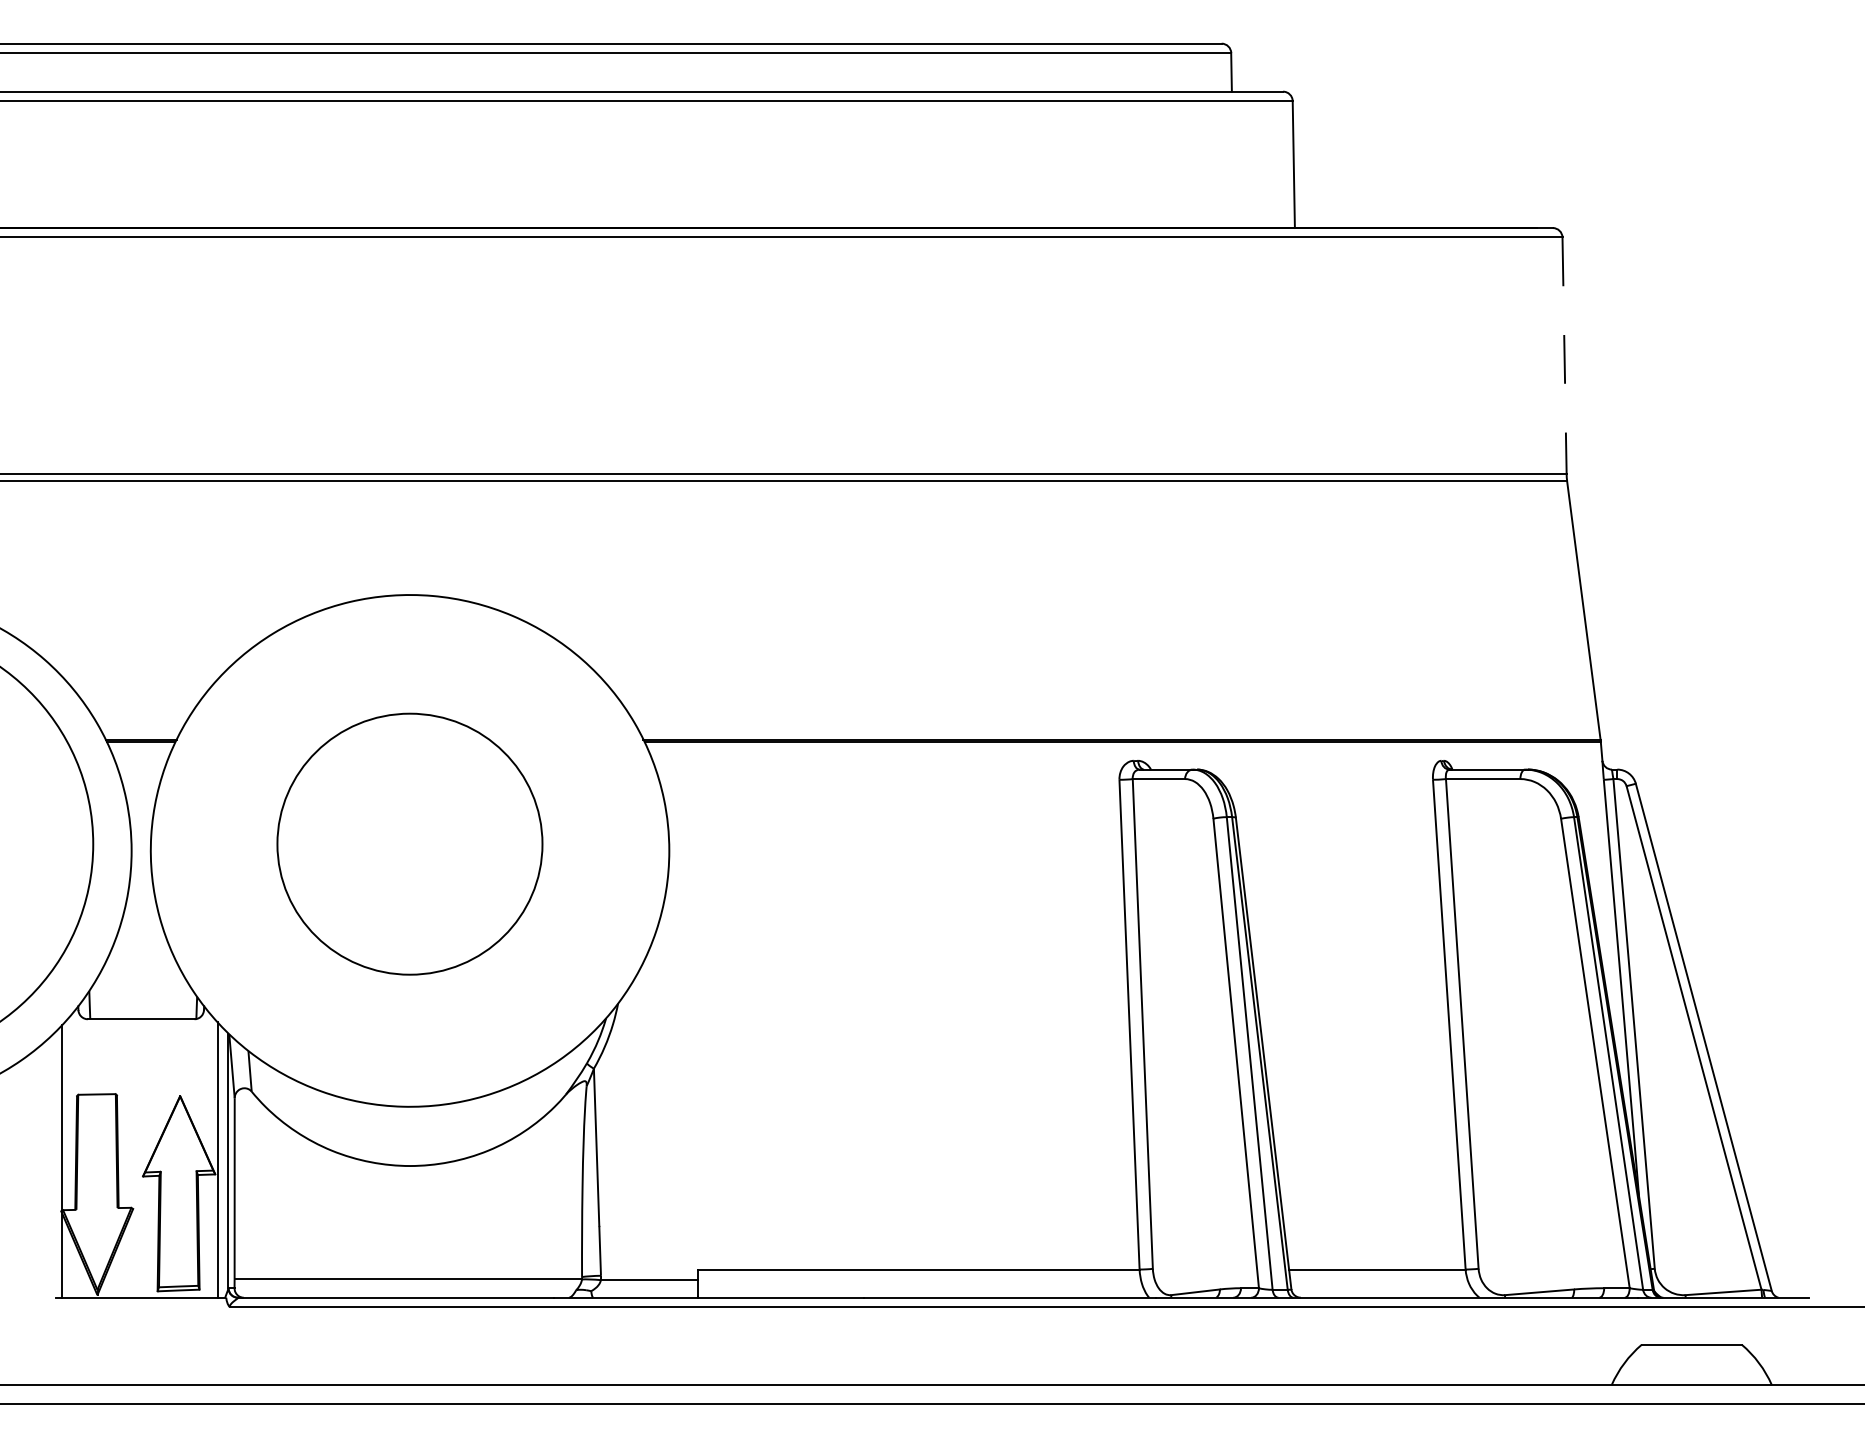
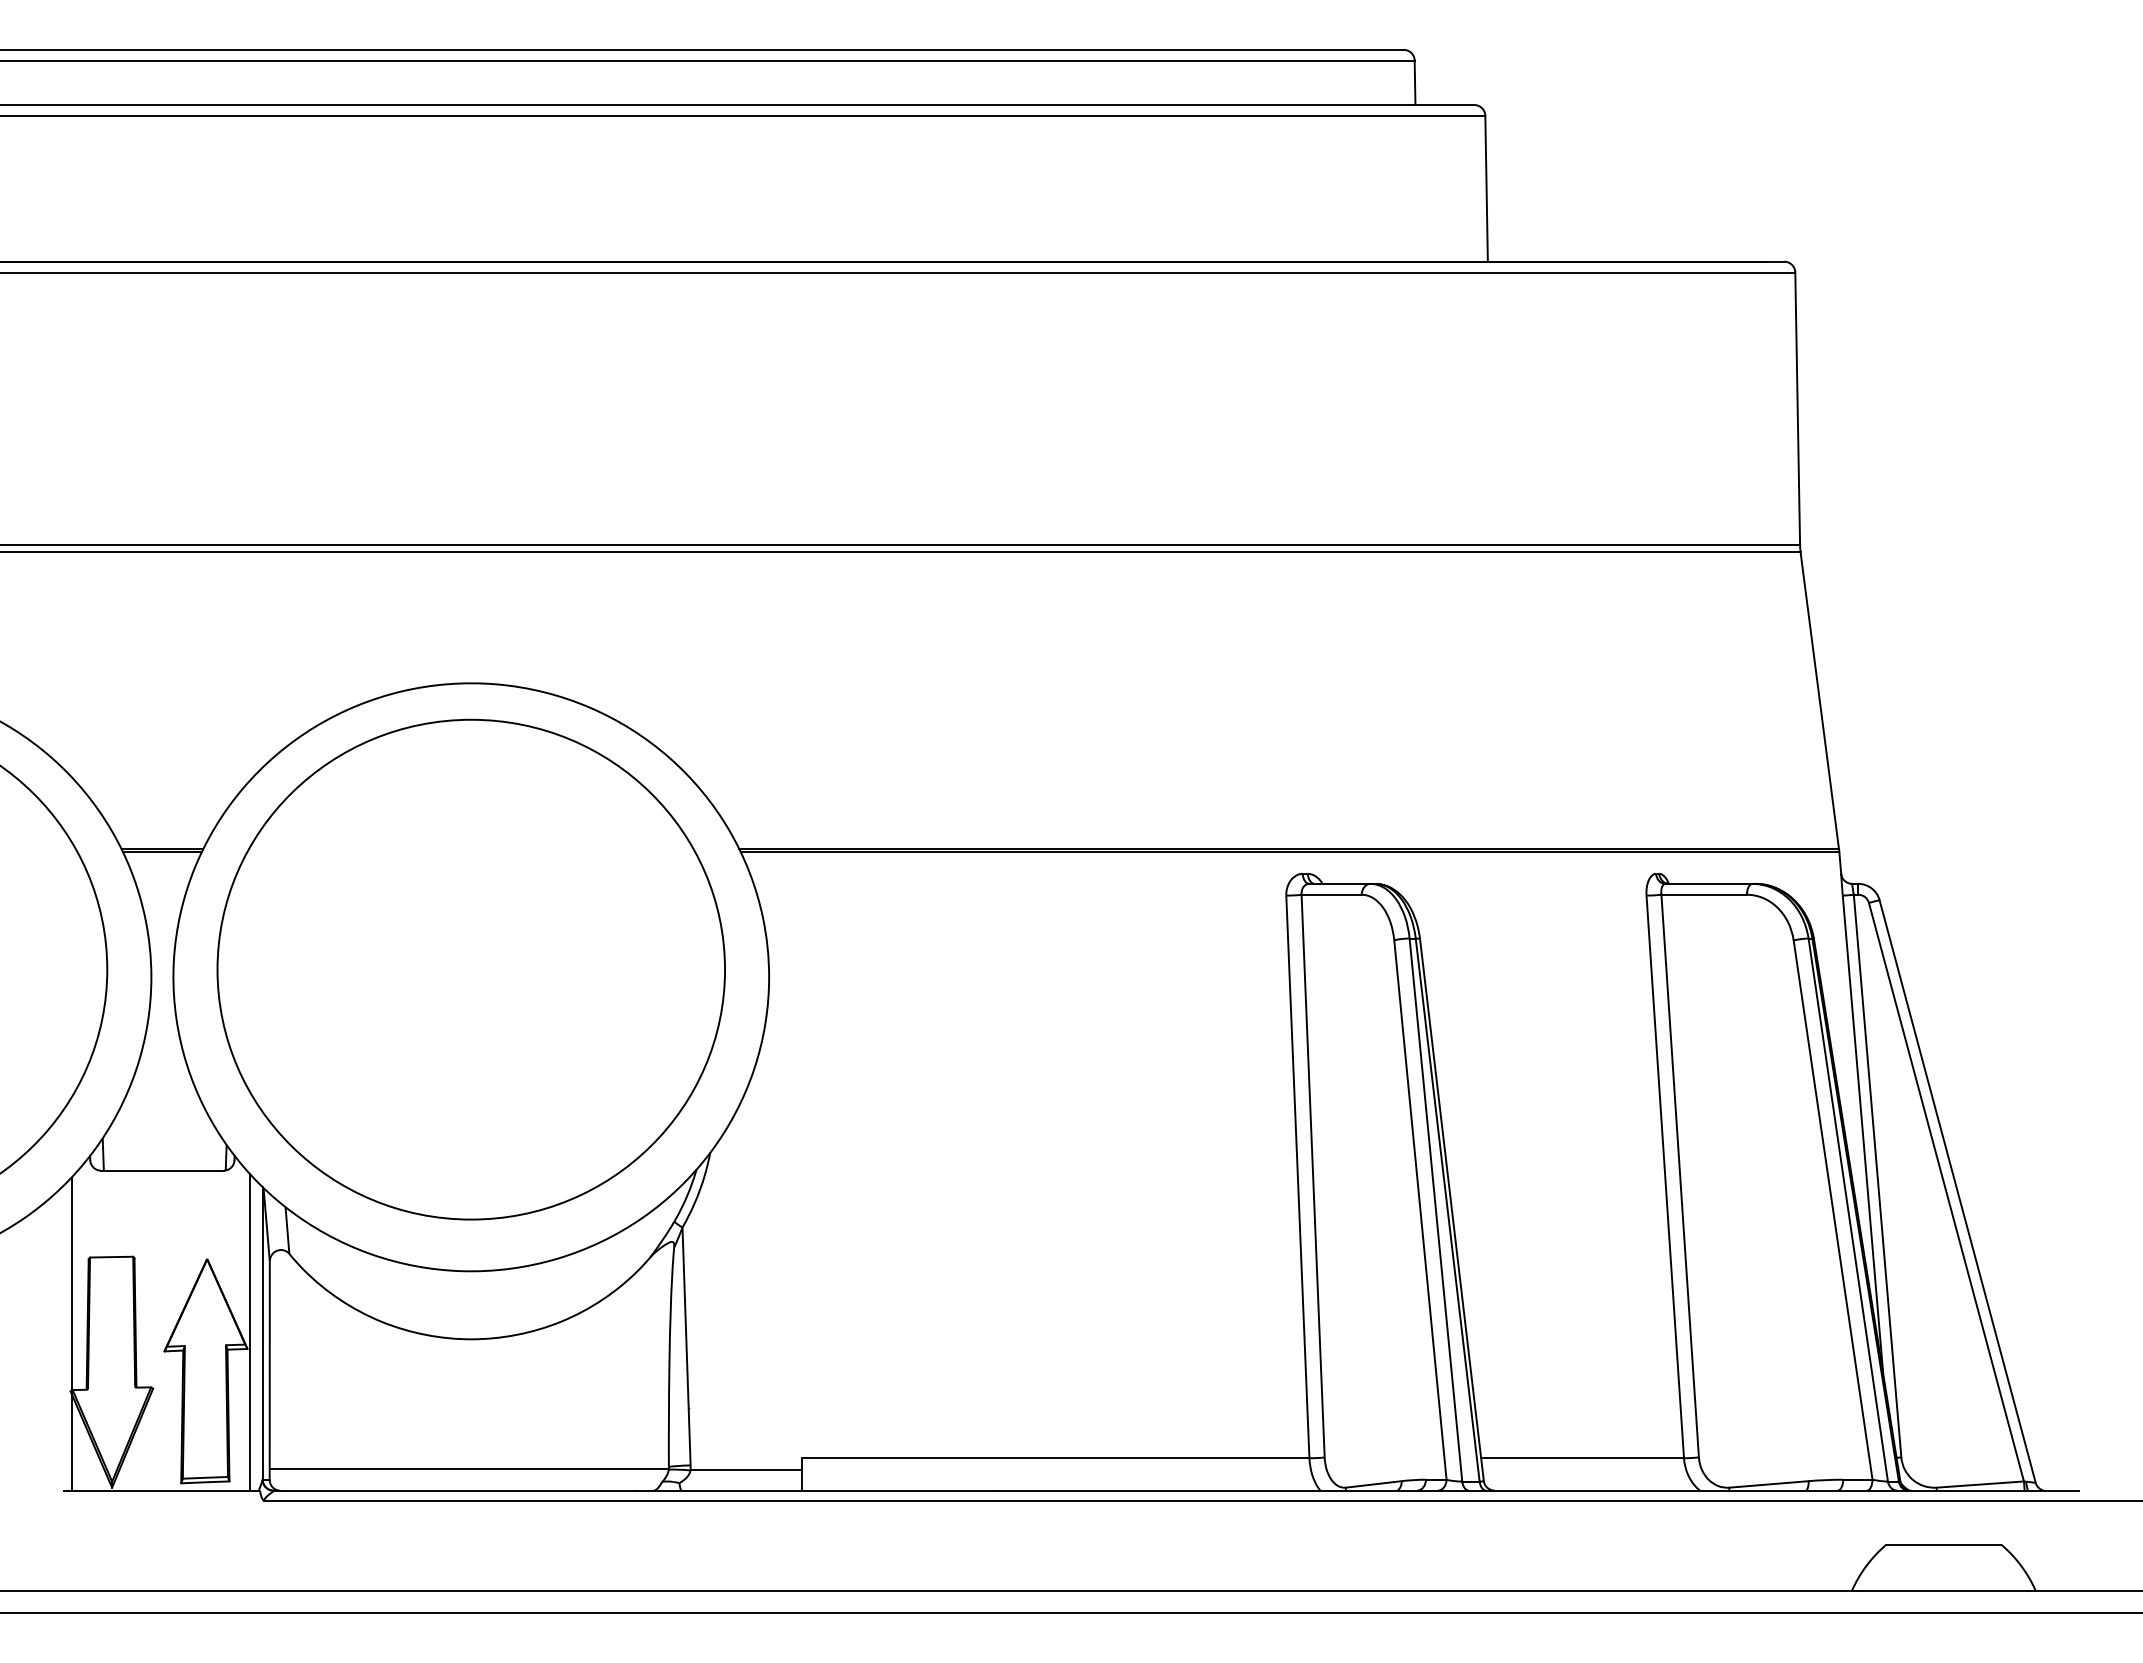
line: (1564, 356) -> (1797, 409), dashed -> solid
part: (409, 844) -> (470, 969), size x1.67

